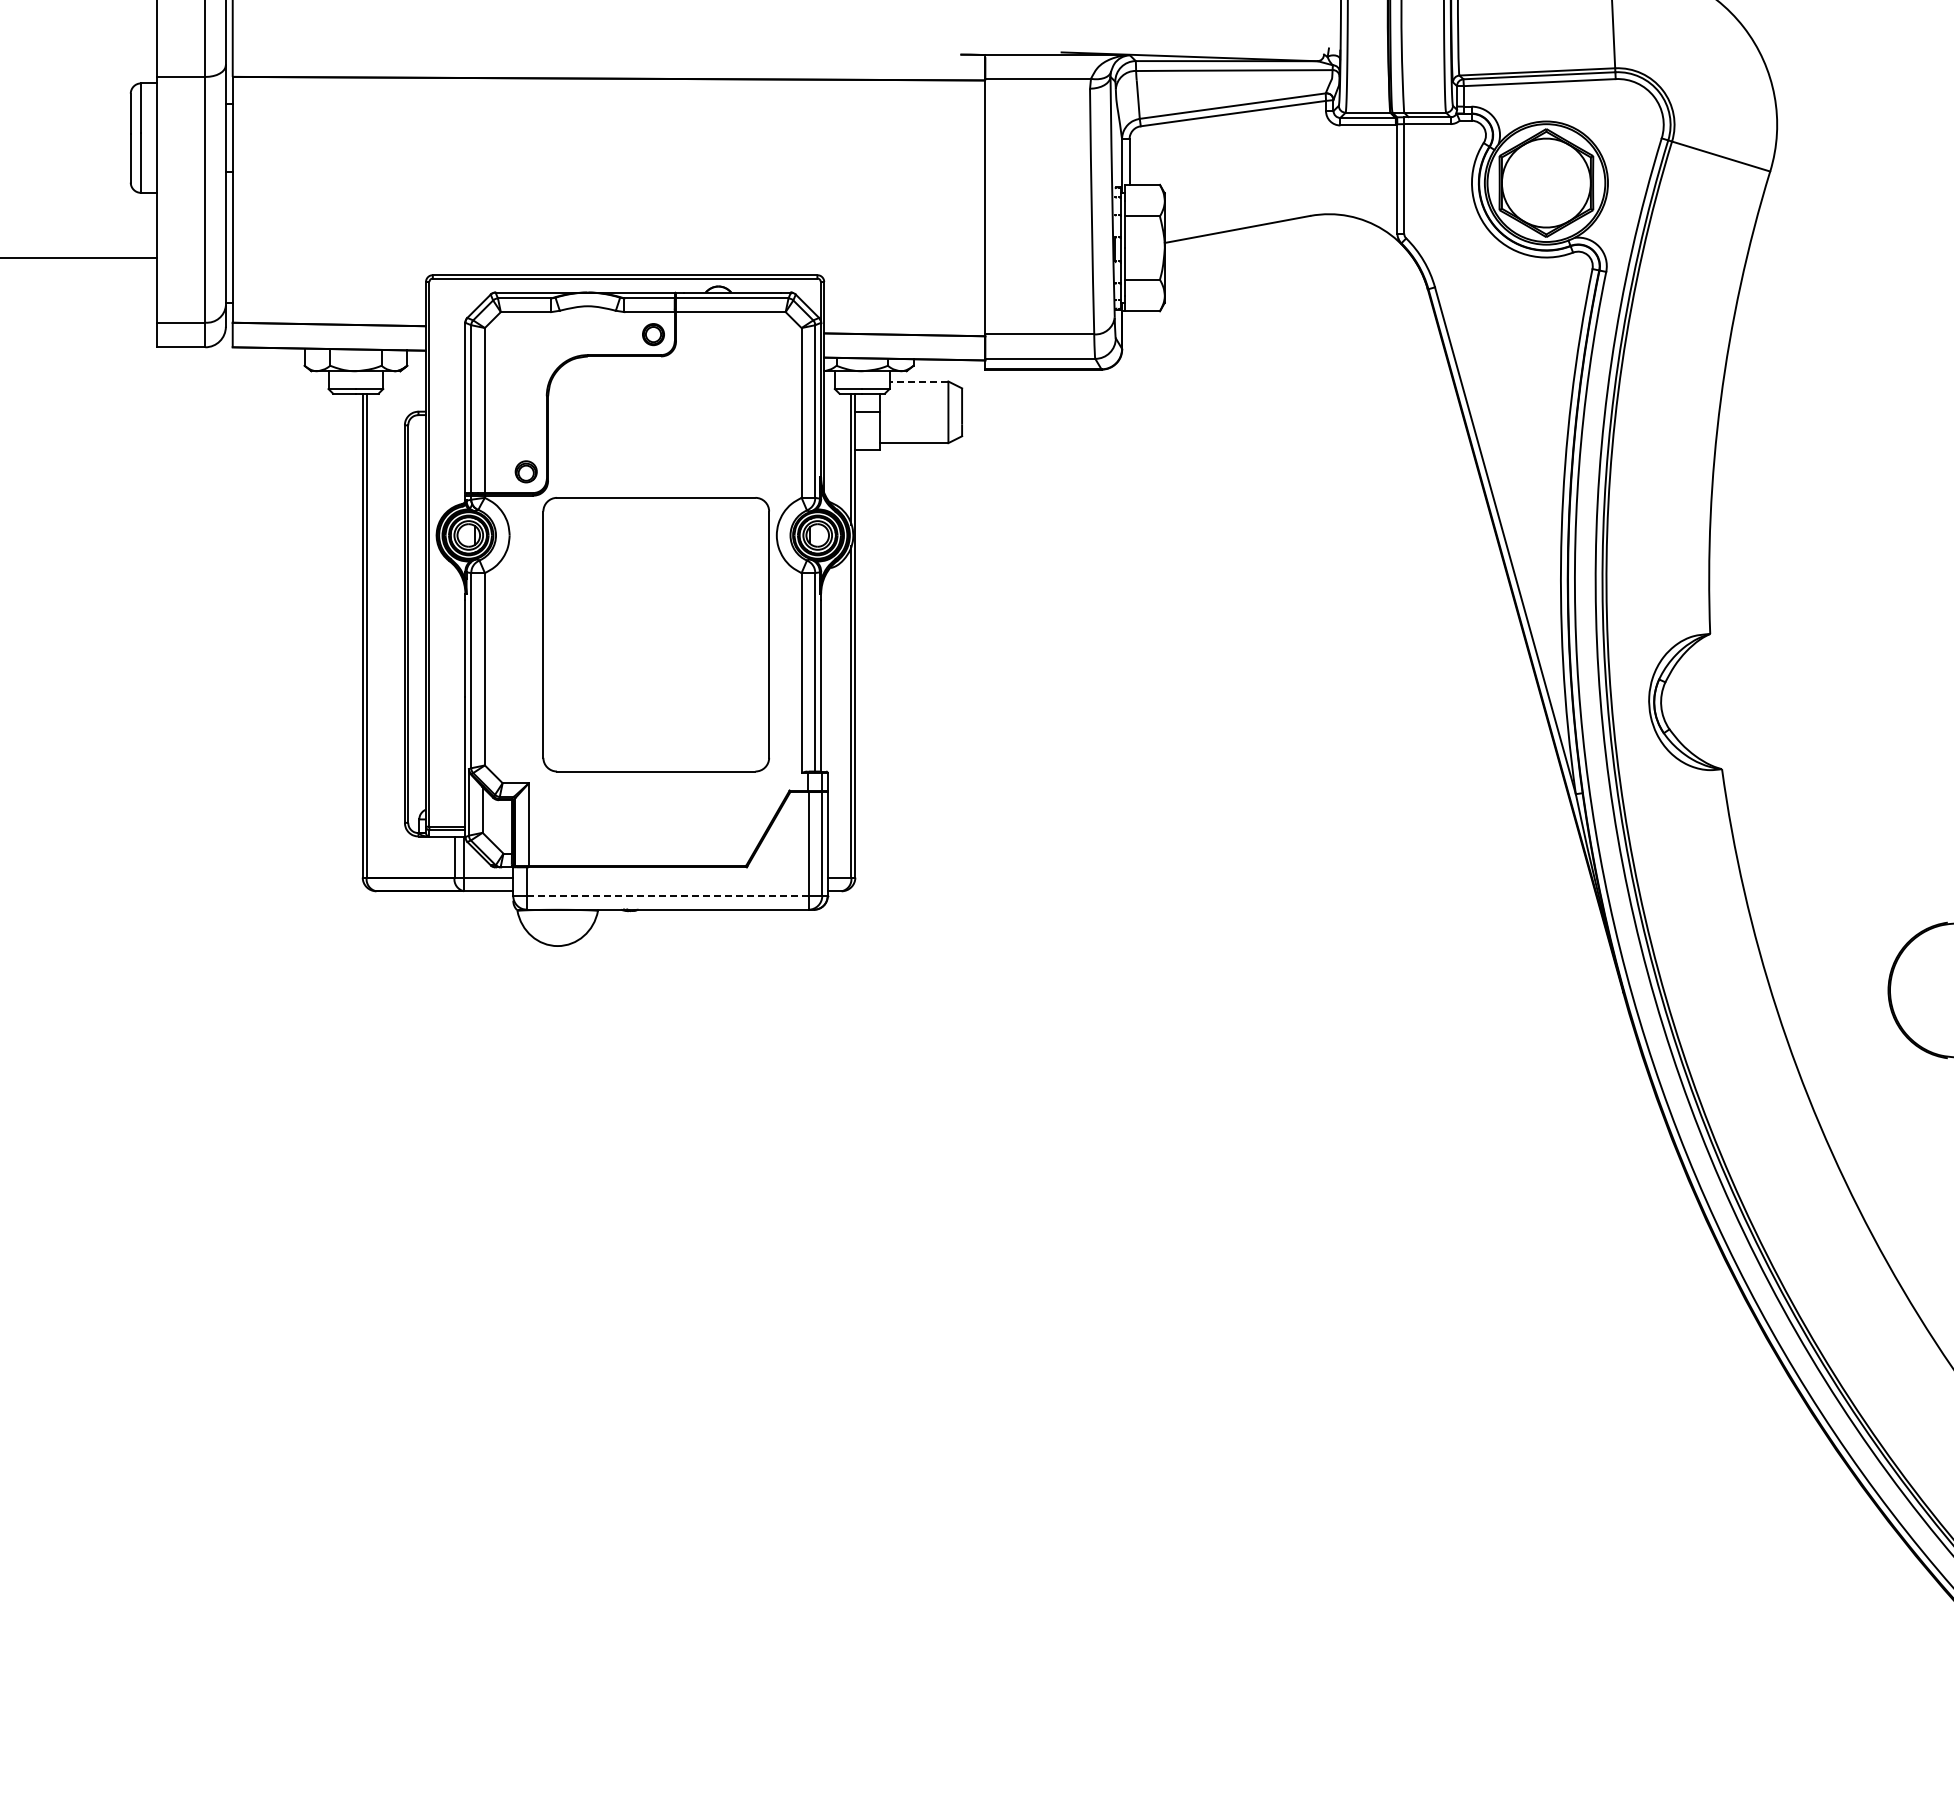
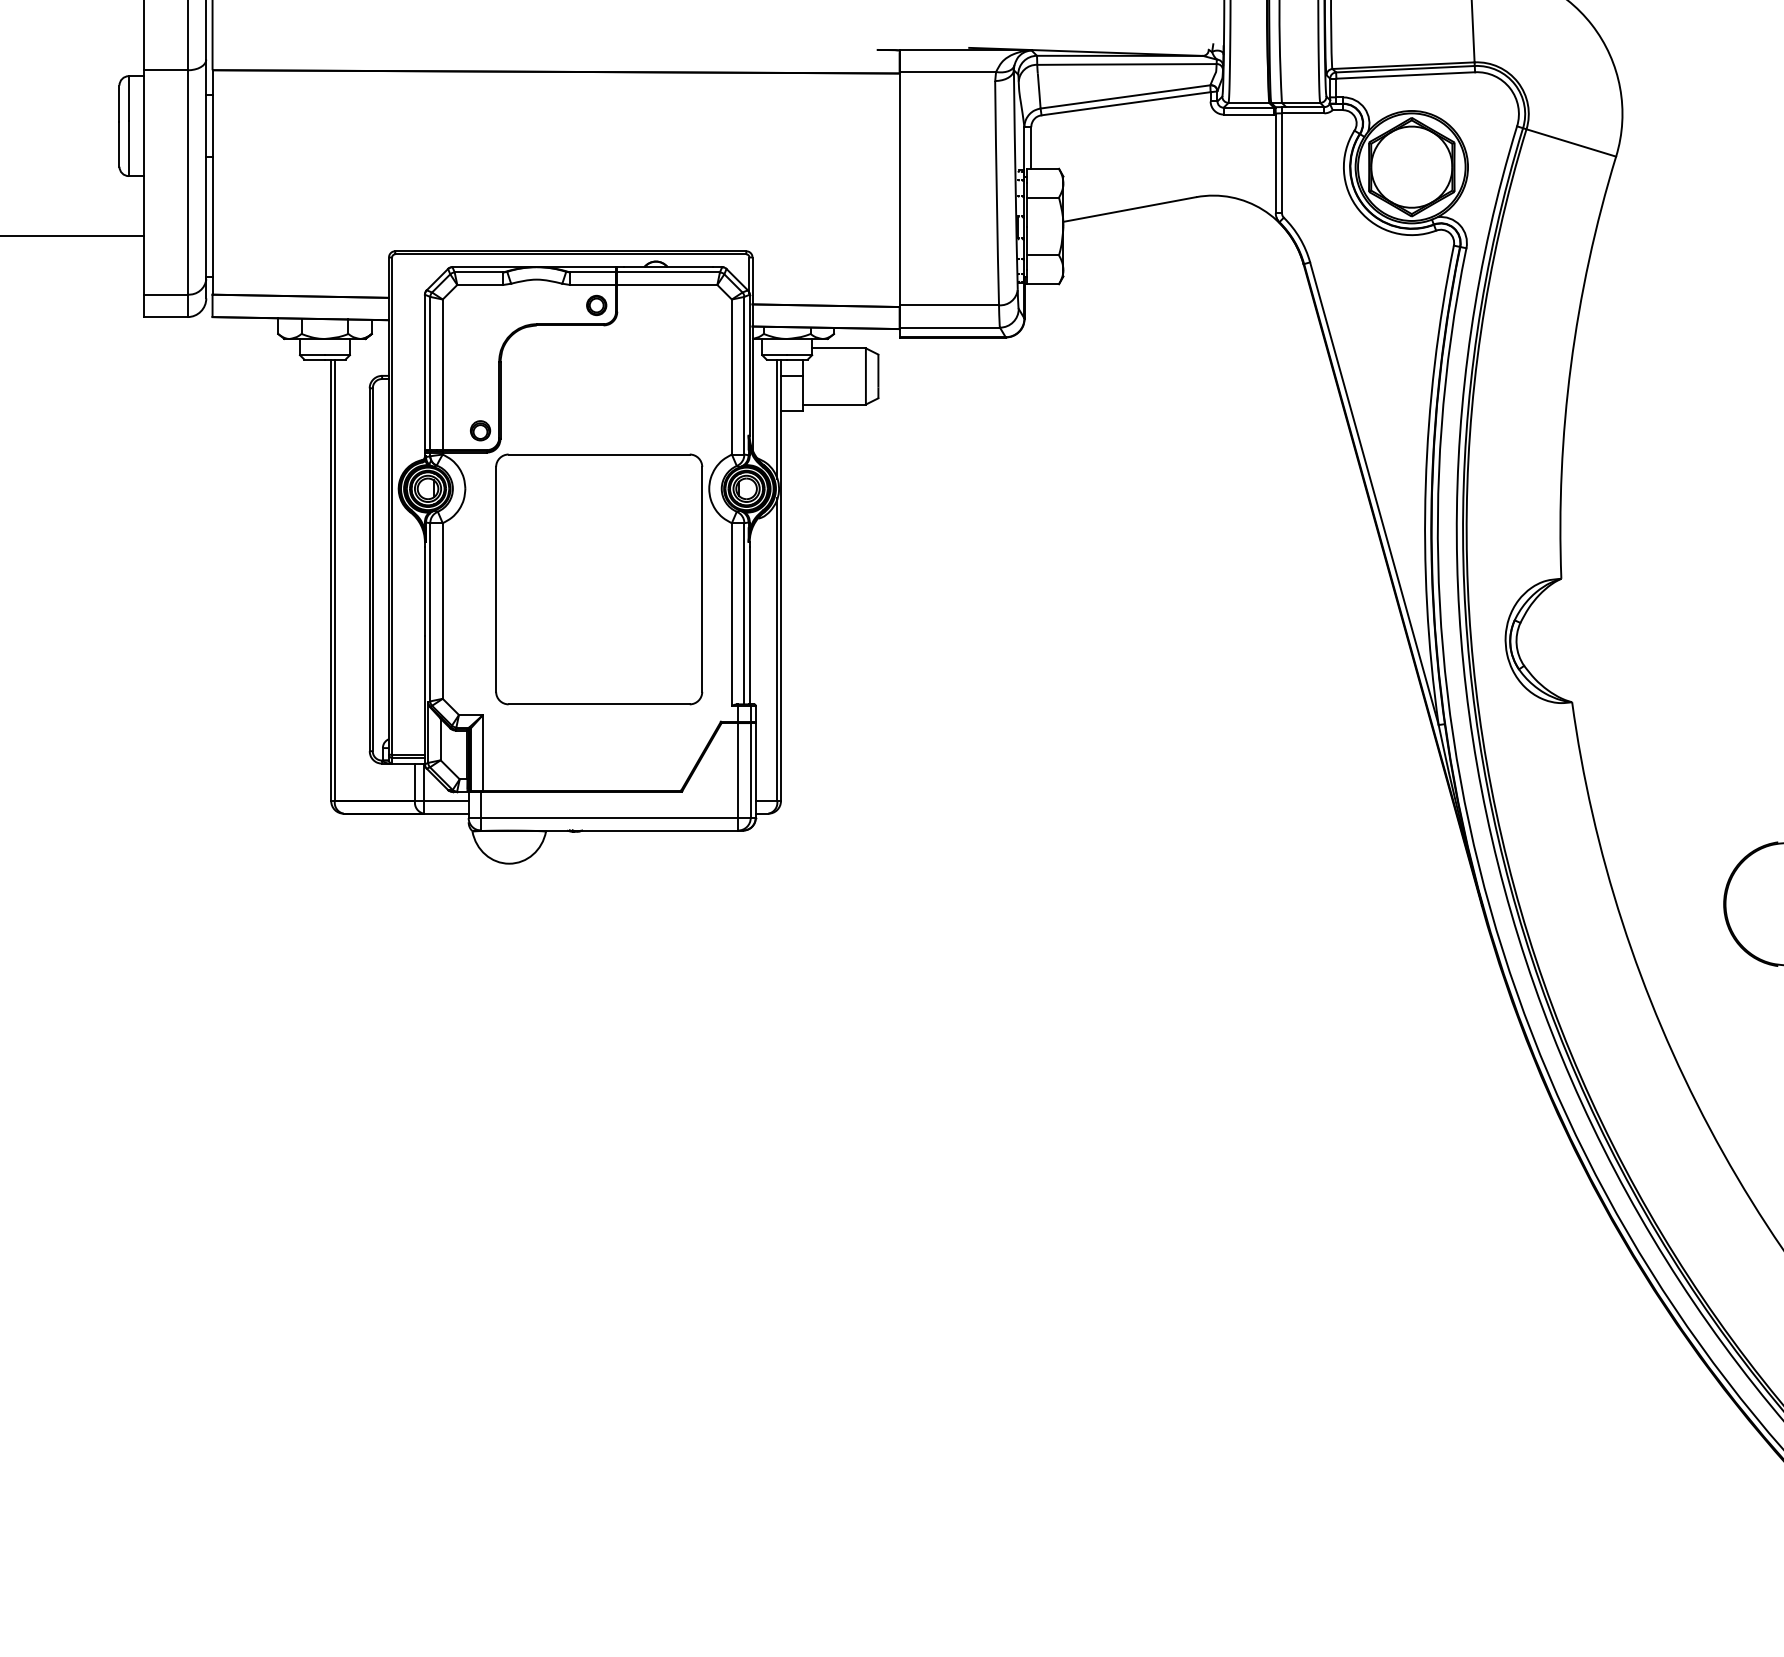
line: (918, 381) -> (838, 348), dashed -> solid
line: (667, 896) -> (609, 818), dashed -> solid

